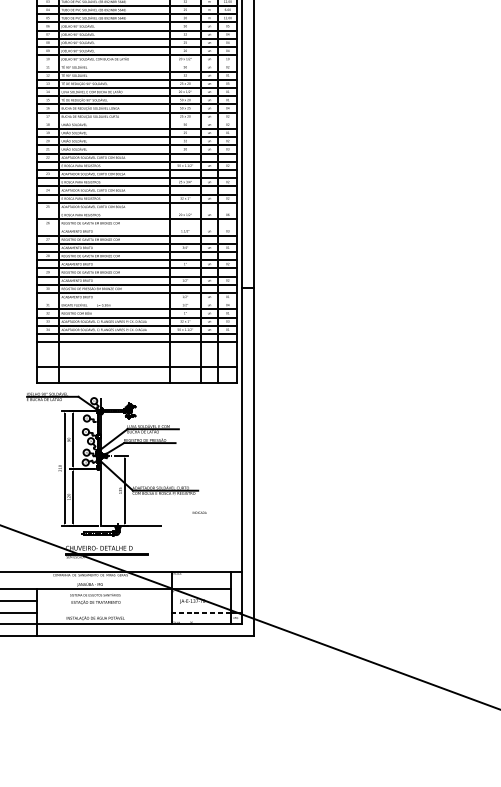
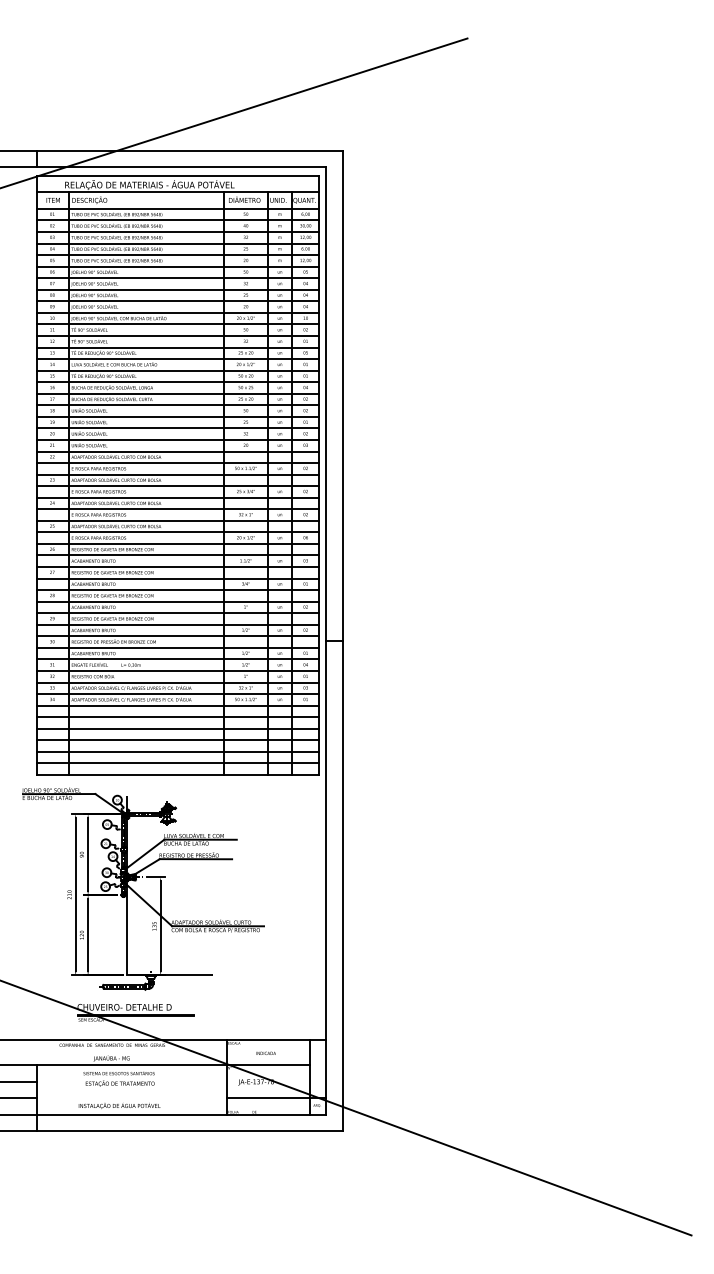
line: (137, 63) -> (178, 324), added
line: (137, 120) -> (178, 405), added
line: (137, 211) -> (178, 532), added
line: (137, 227) -> (178, 555), added
line: (137, 301) -> (178, 659), added
line: (137, 350) -> (178, 728), added
line: (137, 358) -> (178, 740), added
line: (137, 375) -> (178, 763), added
text: (199, 512) -> (265, 1052), moved
line: (200, 612) -> (267, 1098), dashed -> solid

